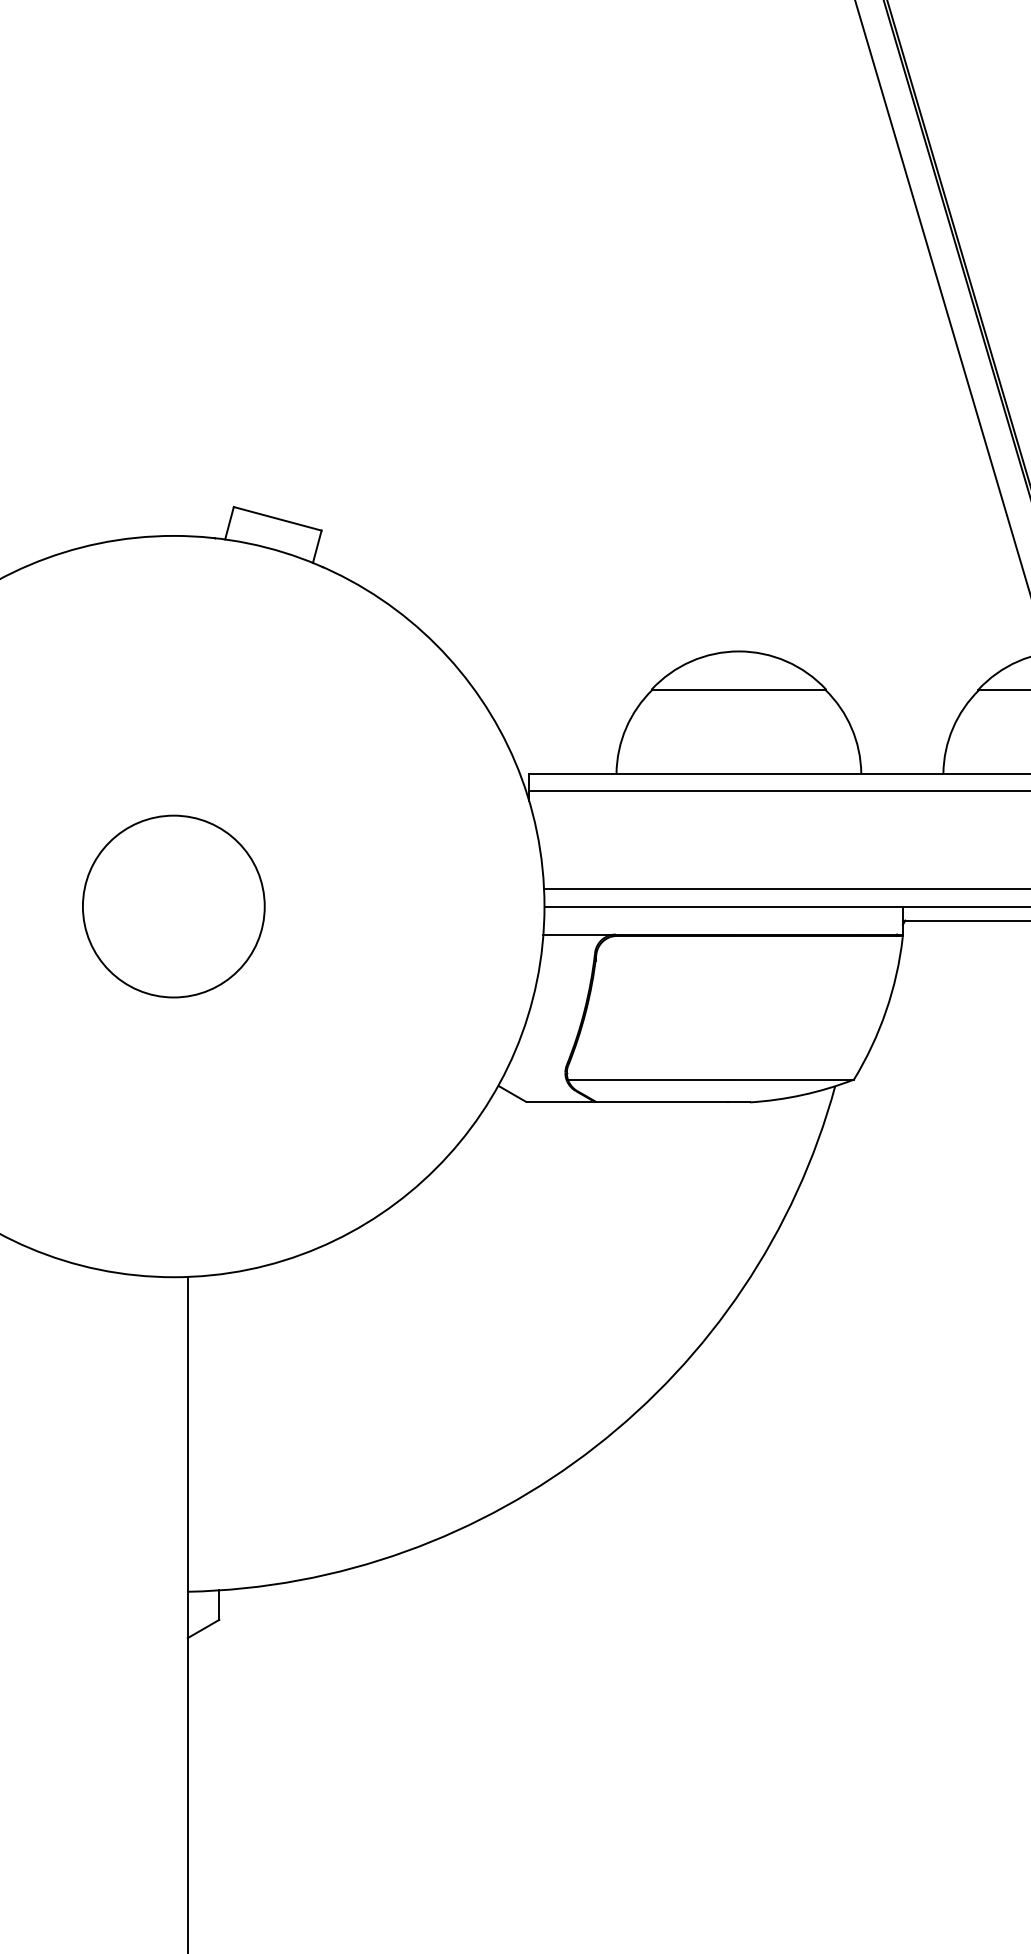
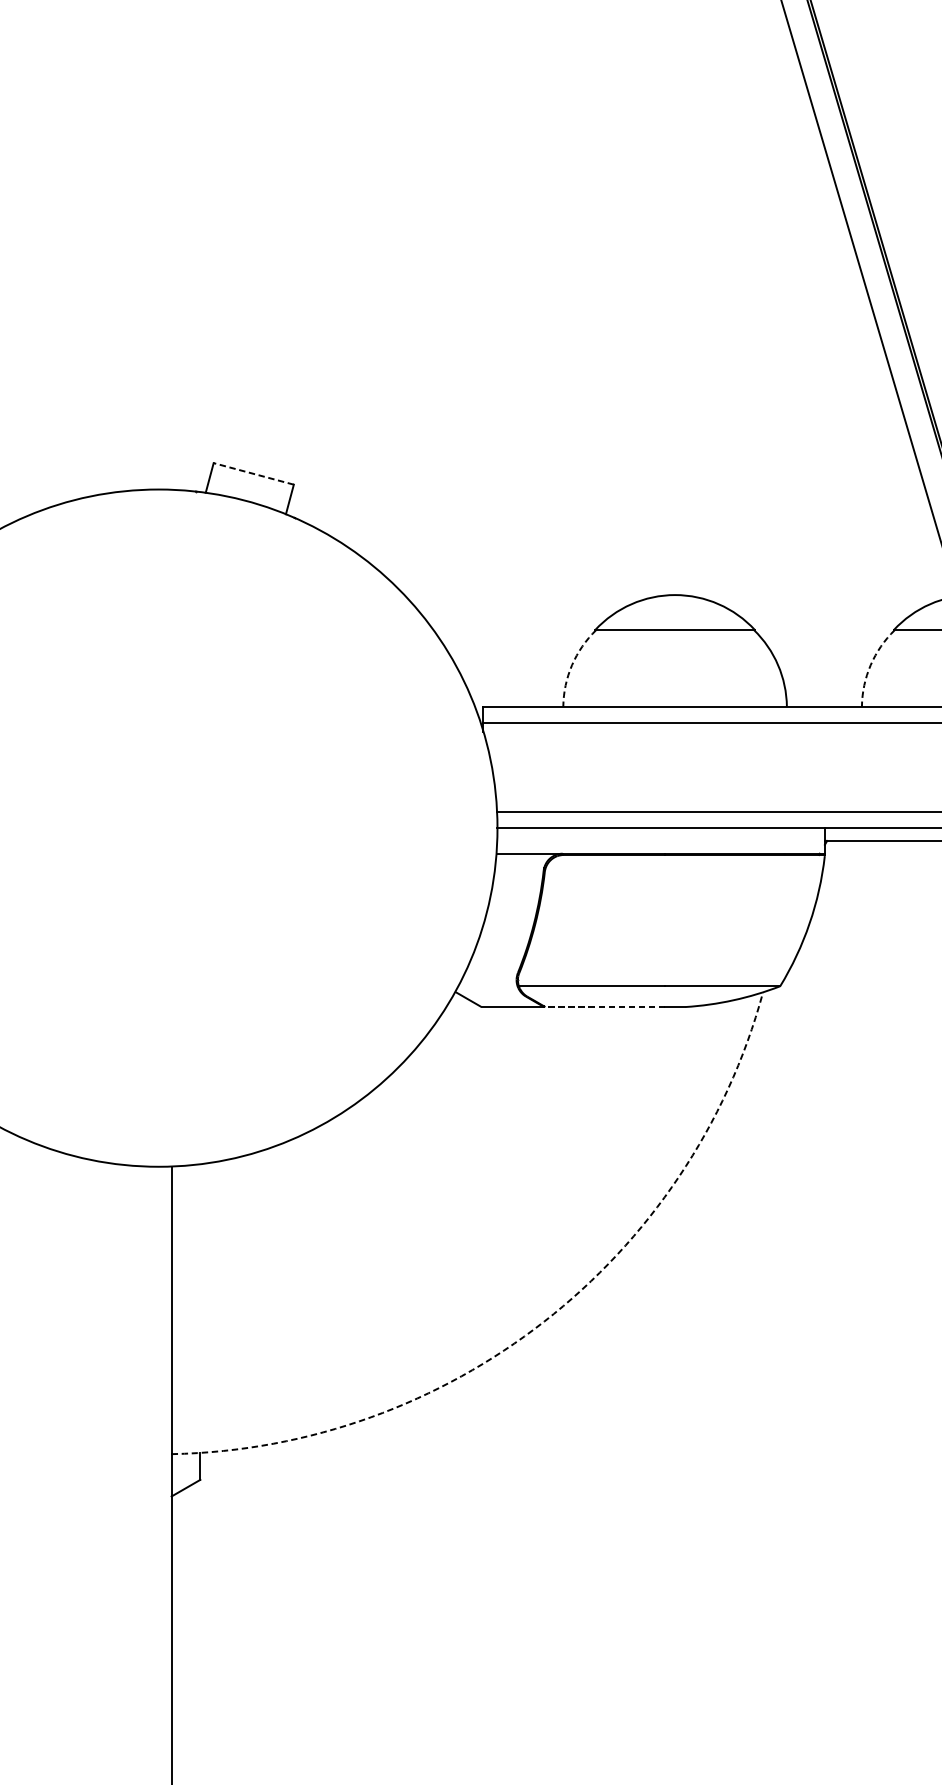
line: (277, 518) -> (253, 473), solid -> dashed
arc: (626, 728) -> (572, 665), solid -> dashed
arc: (953, 728) -> (871, 665), solid -> dashed
circle: (173, 906) -> (158, 828), removed
line: (662, 1102) -> (605, 1007), solid -> dashed
arc: (595, 1446) -> (544, 1321), solid -> dashed

